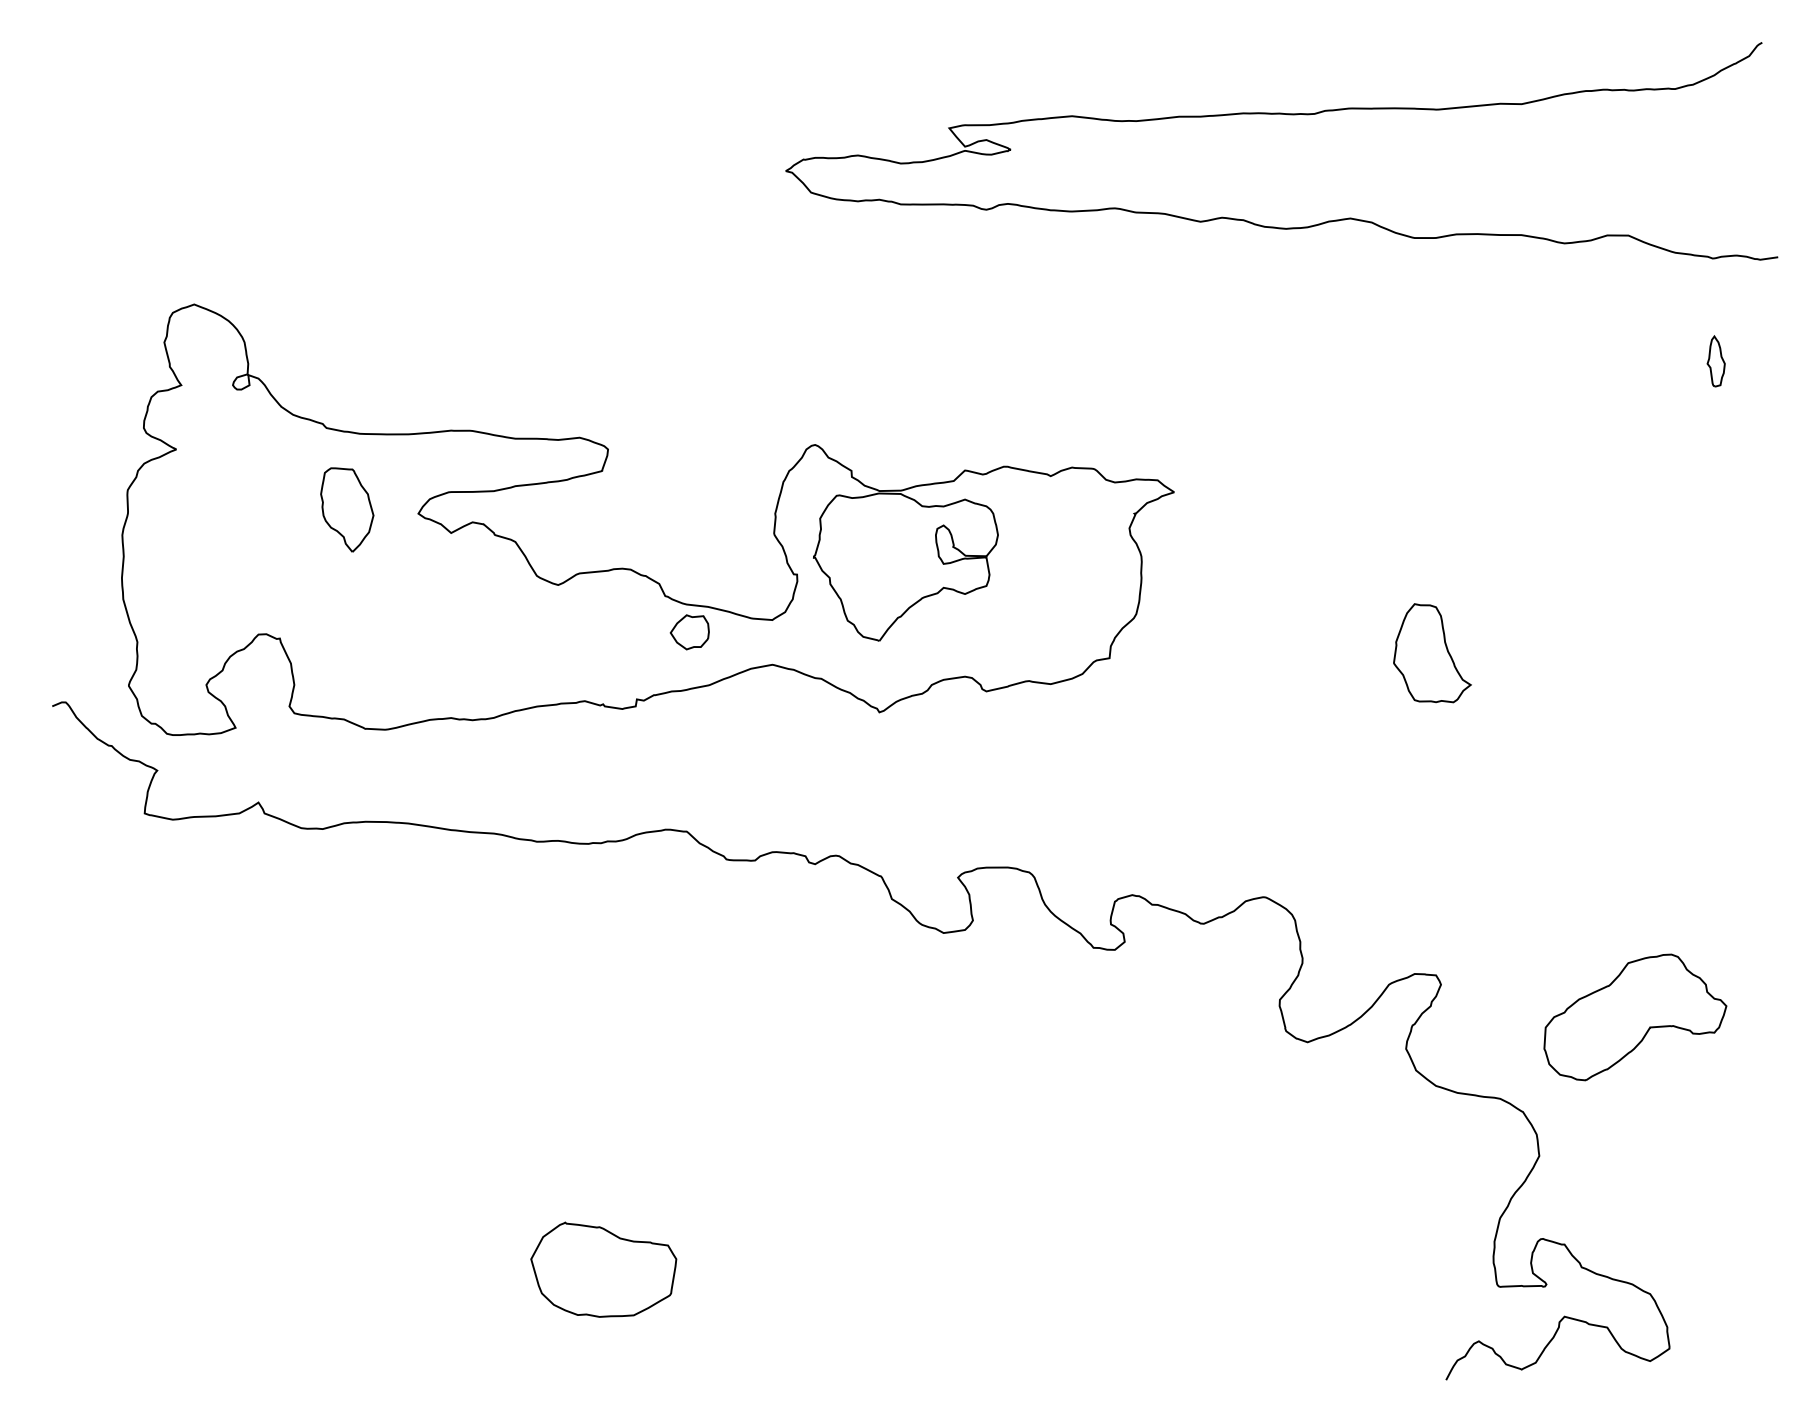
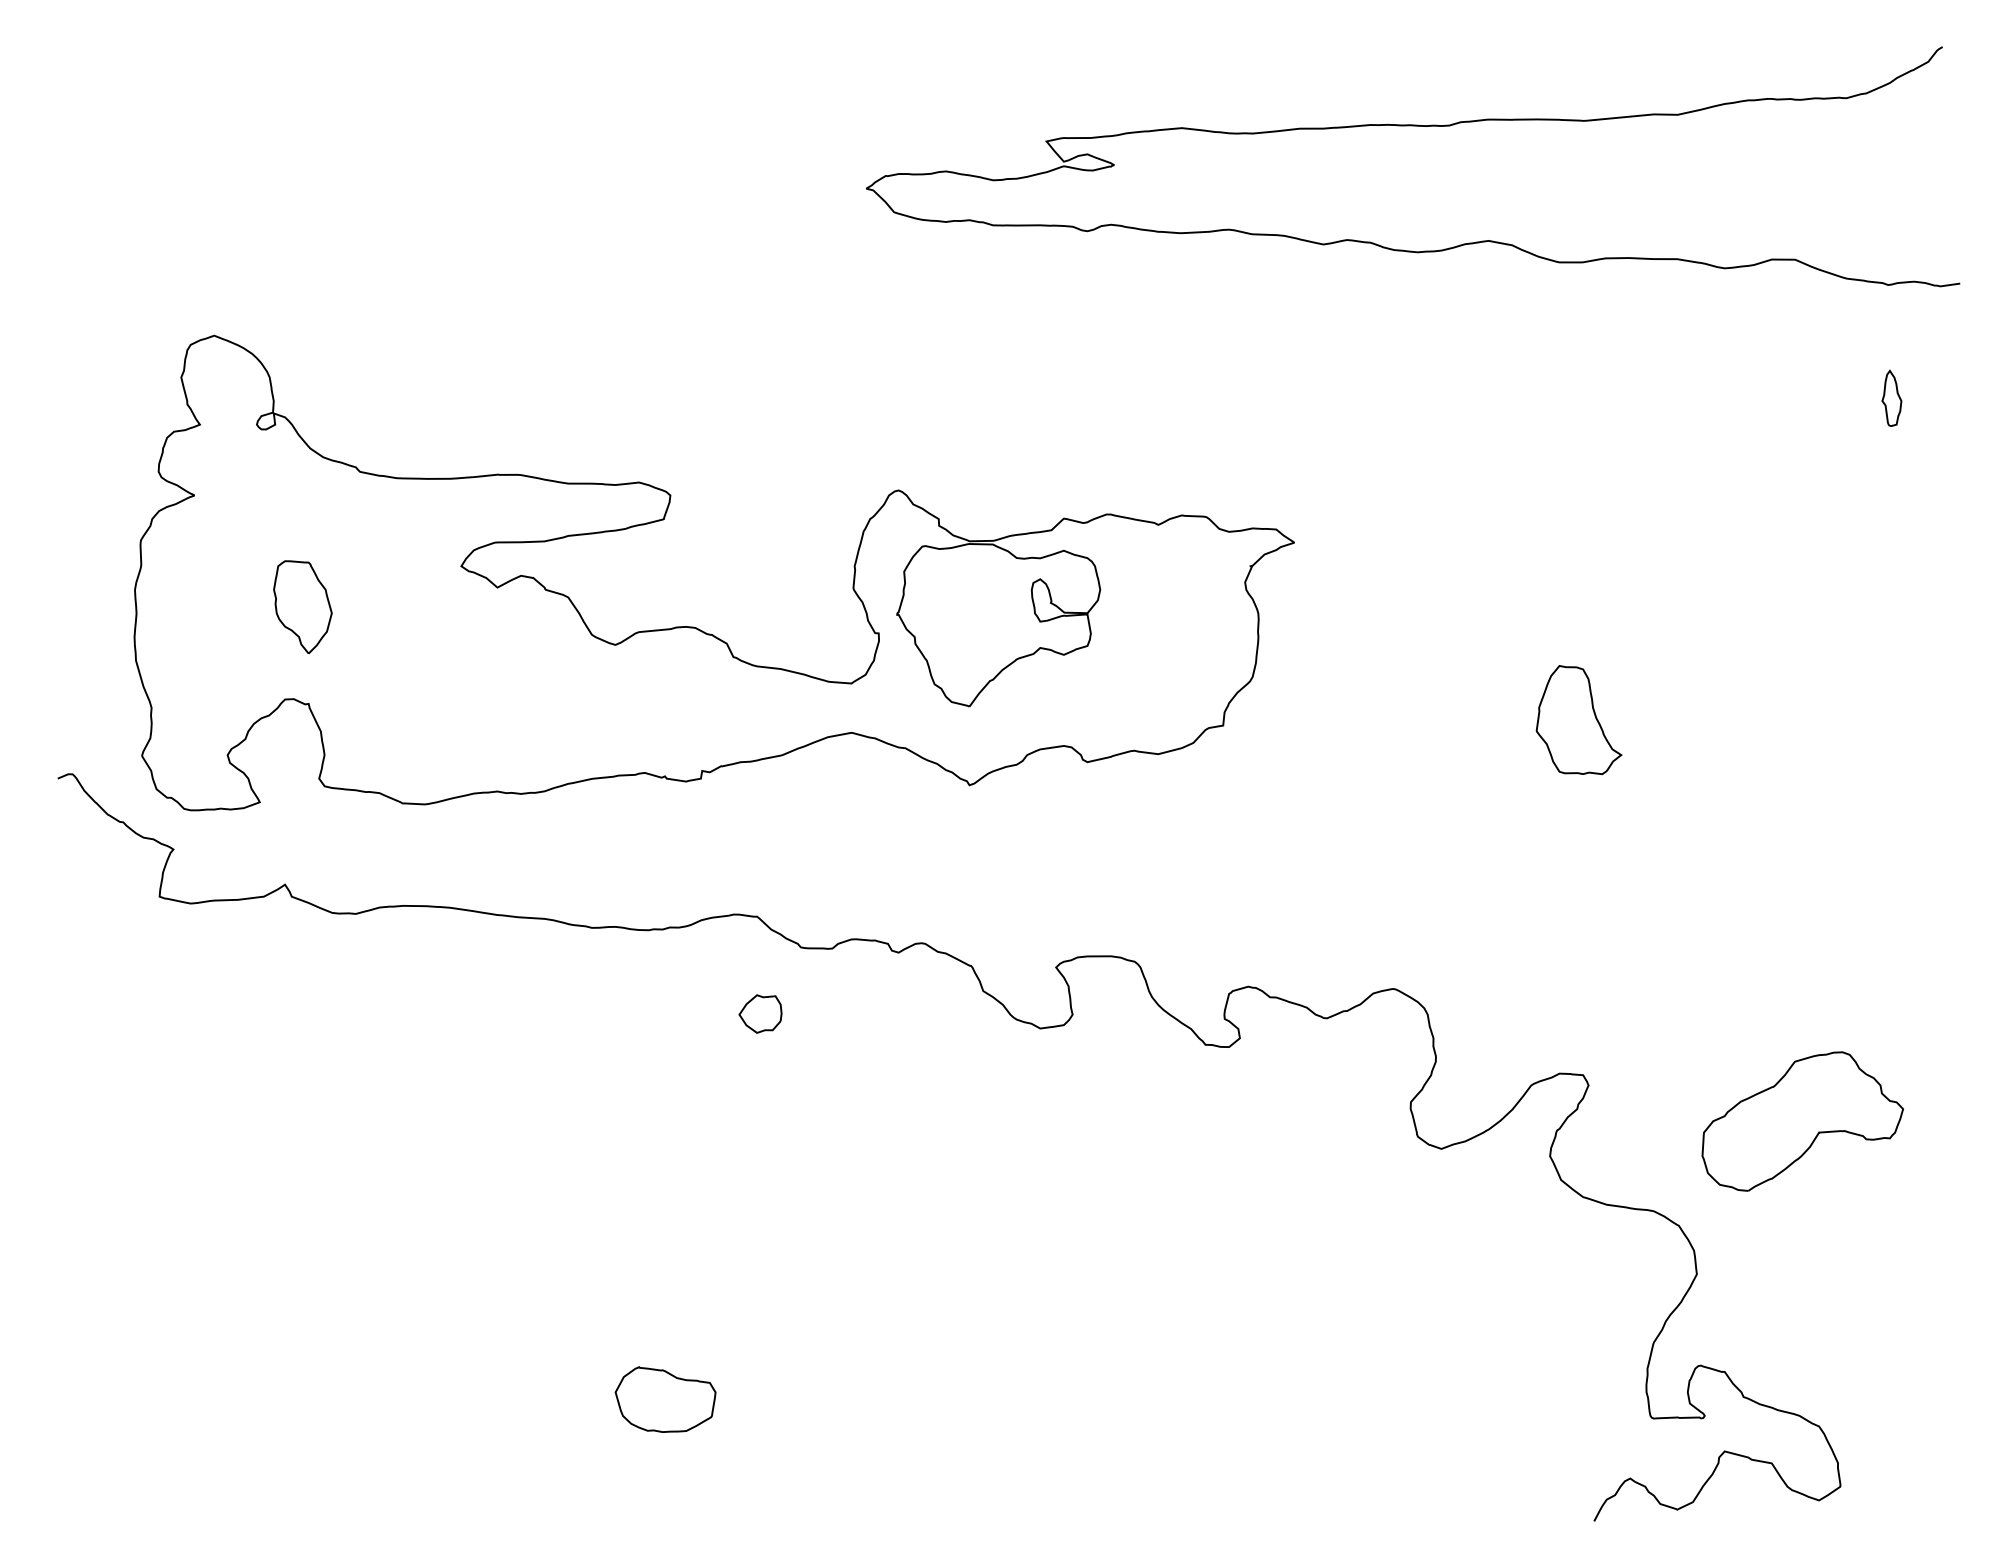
part: (346, 509) -> (302, 606), moved
part: (689, 631) -> (760, 1013), moved
part: (603, 1269) -> (665, 1399), size x0.62

